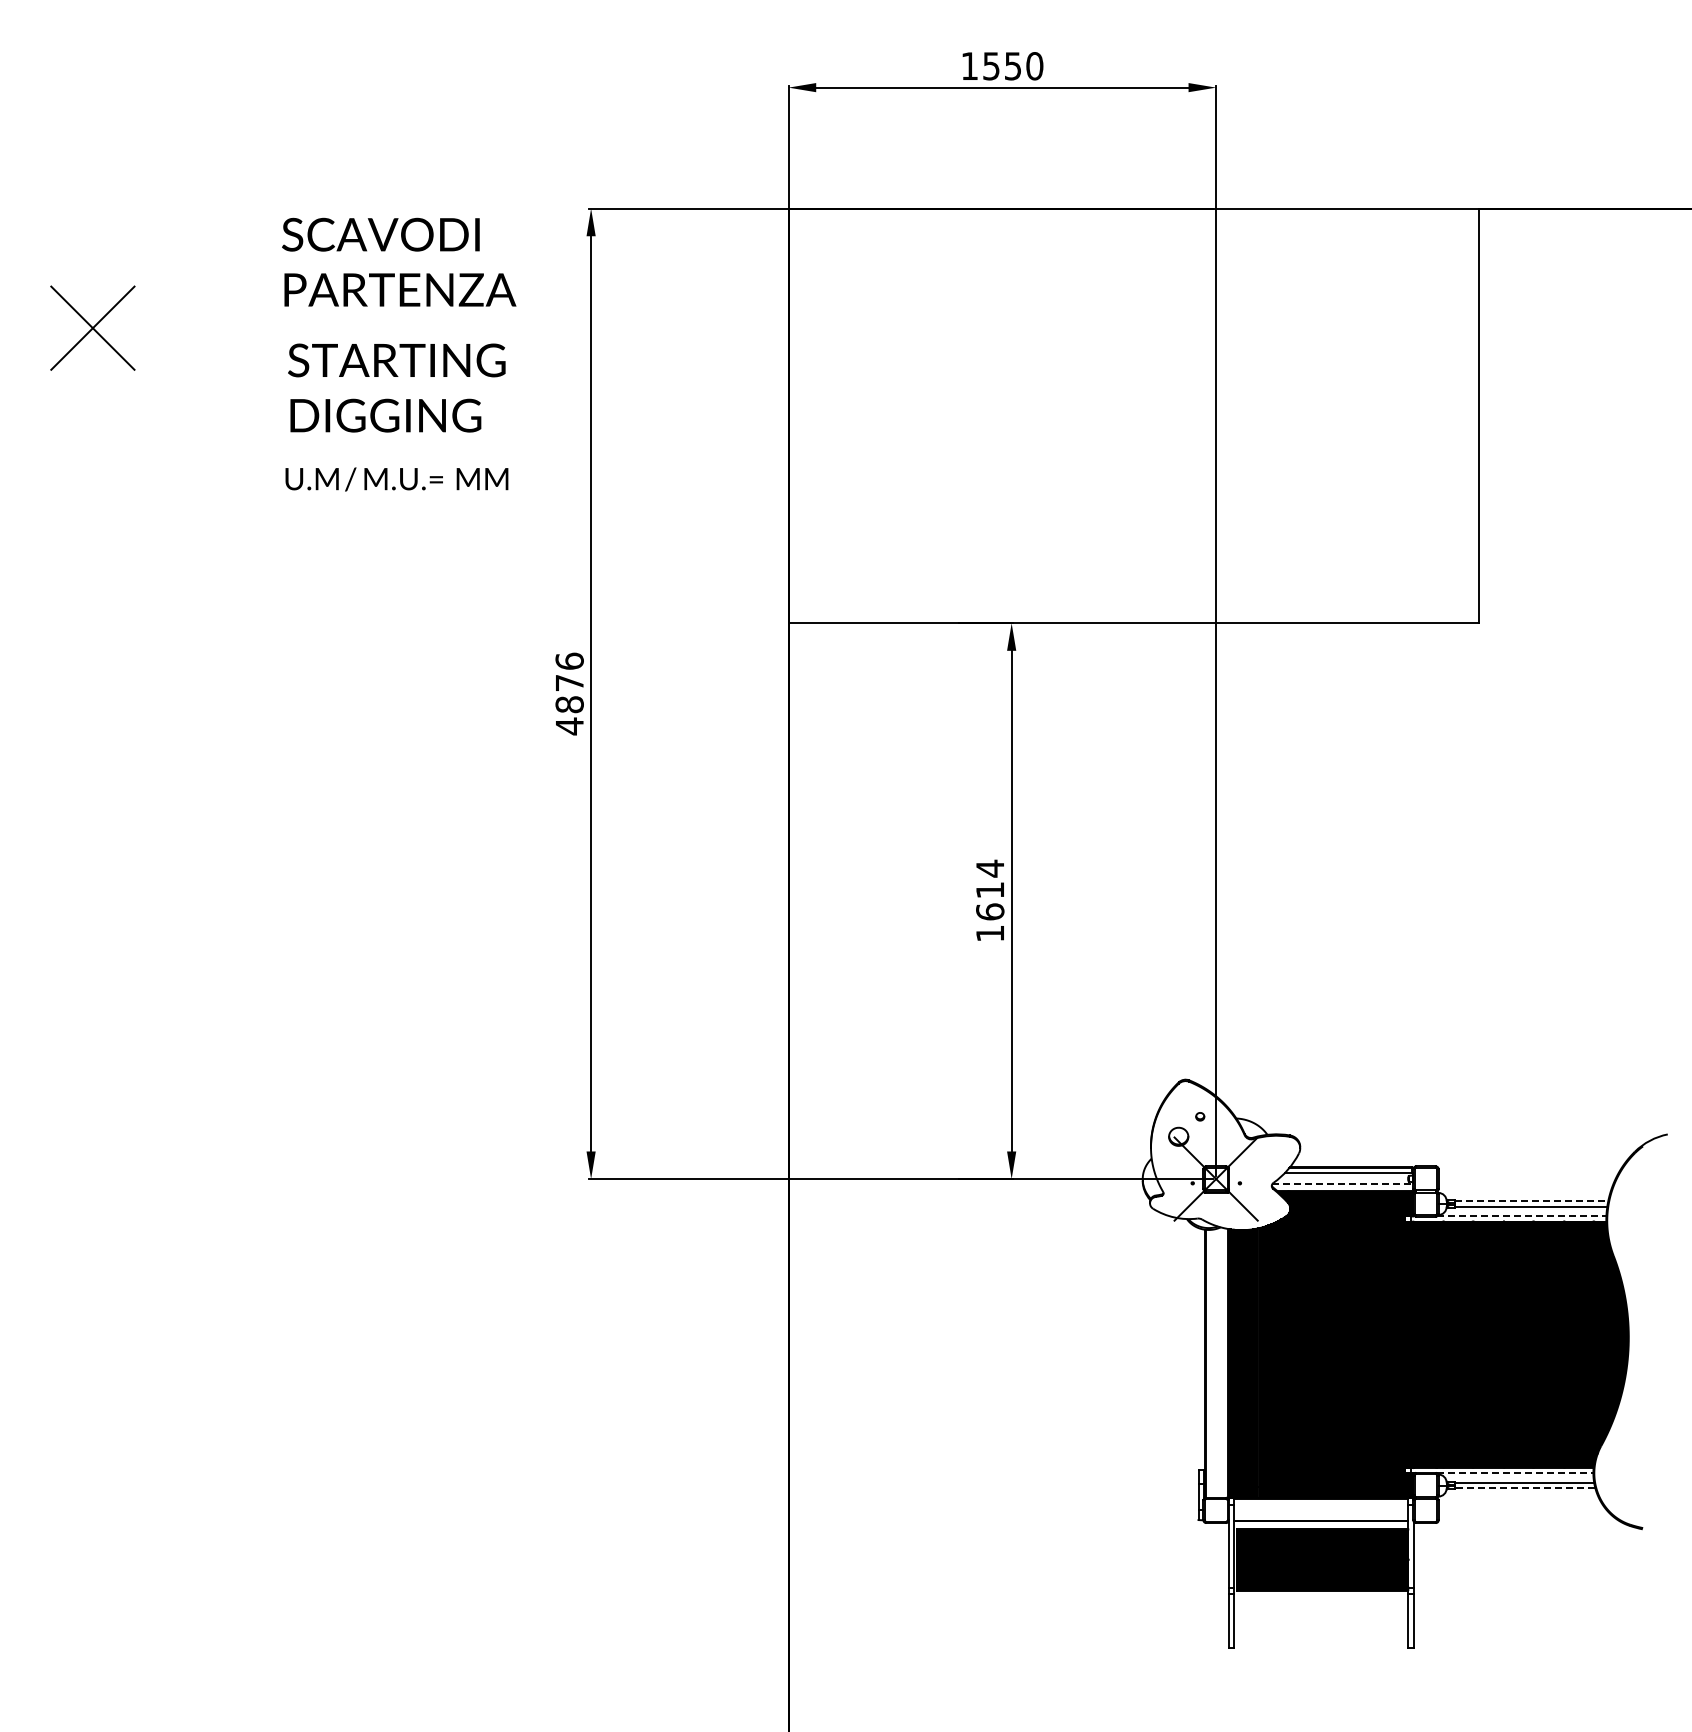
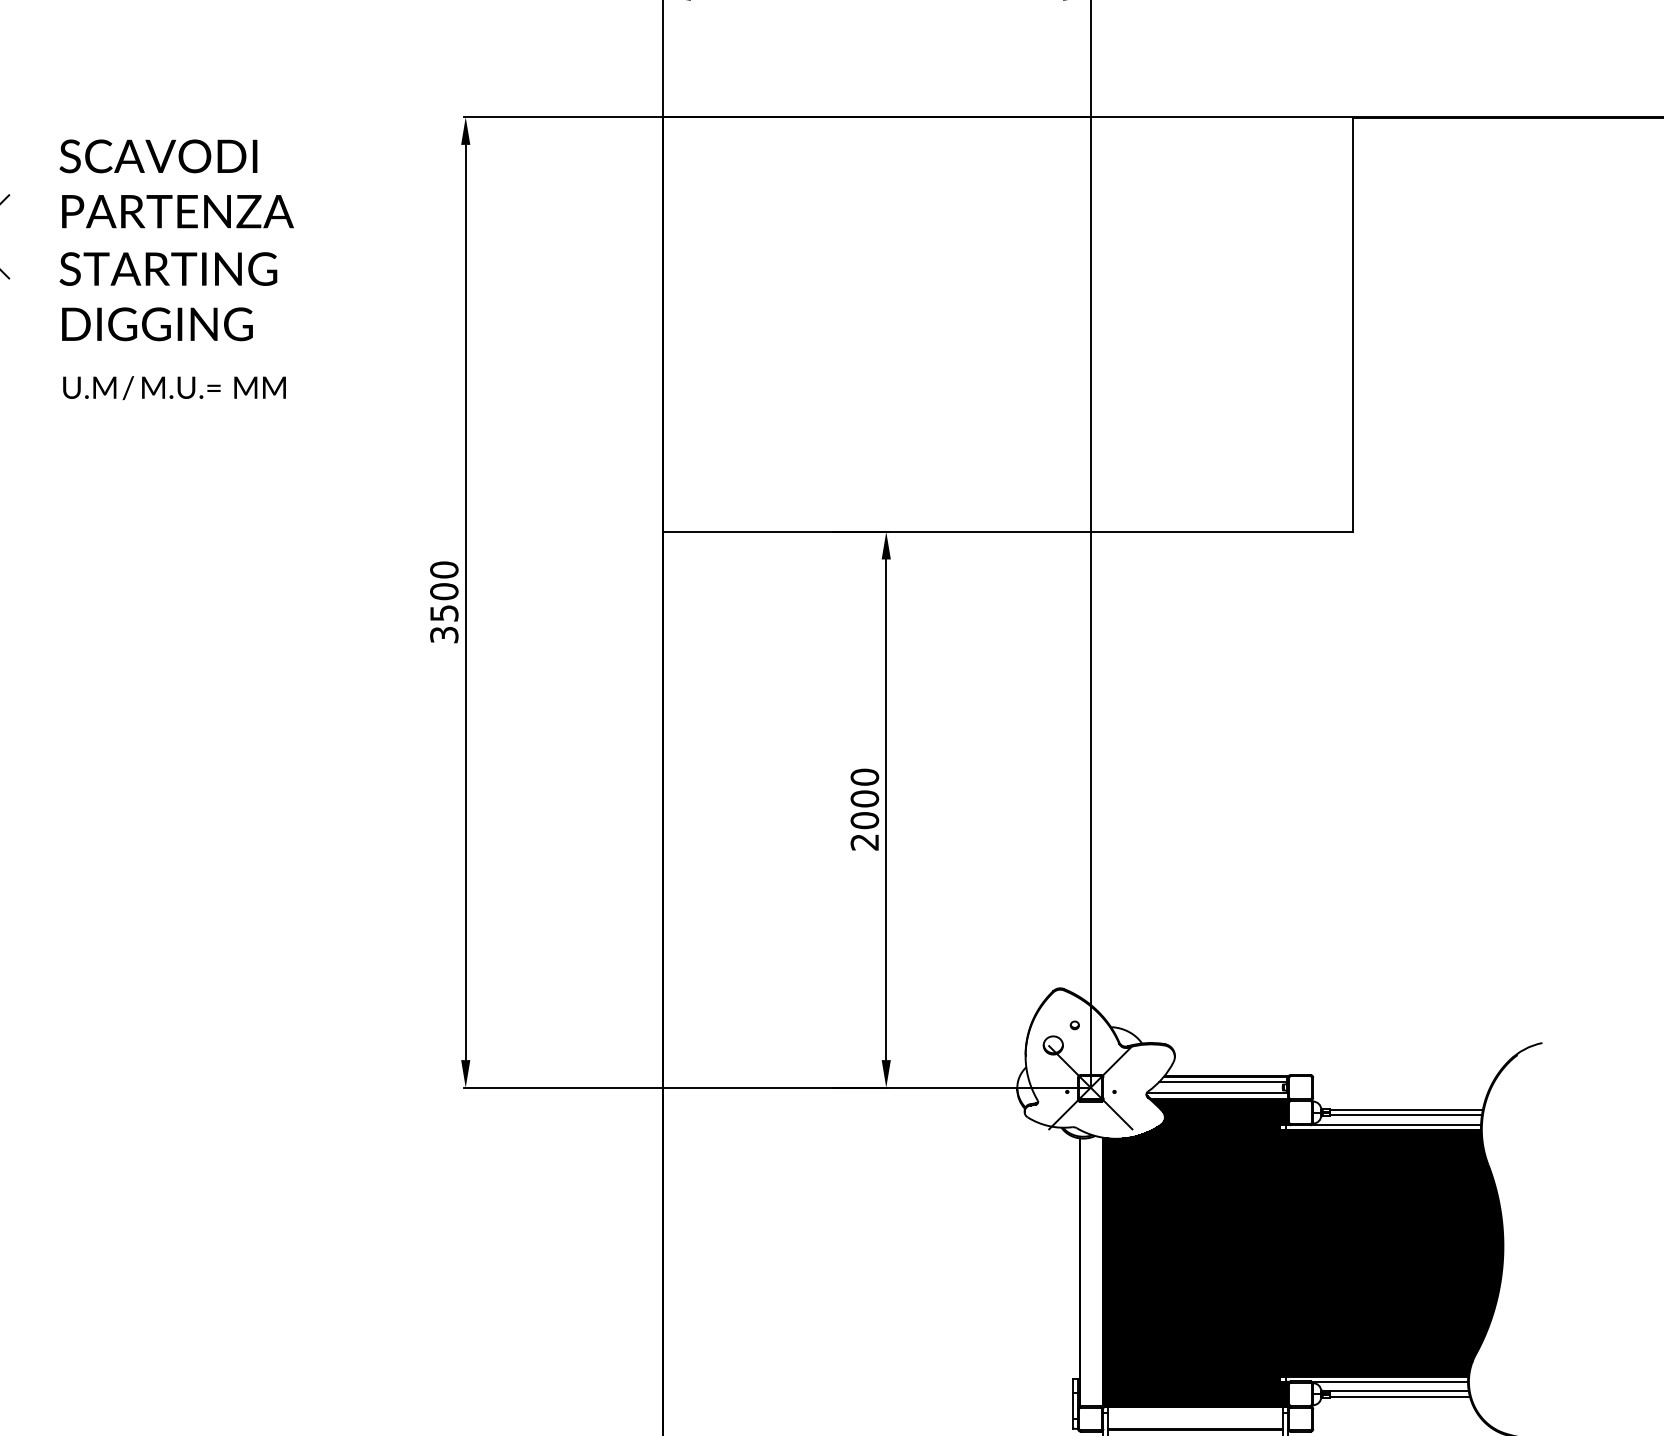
text: (399, 261) -> (177, 183), moved
text: (396, 387) -> (168, 296), moved
text: (396, 479) -> (174, 388), moved
text: (569, 693) -> (444, 602), 4876 -> 3500
text: (990, 900) -> (865, 809), 1614 -> 2000
line: (1342, 1184) -> (1217, 1093), dashed -> solid
line: (1531, 1201) -> (1406, 1110), dashed -> solid
line: (1521, 1216) -> (1396, 1125), dashed -> solid
line: (1515, 1473) -> (1390, 1382), dashed -> solid
line: (1524, 1488) -> (1399, 1397), dashed -> solid

